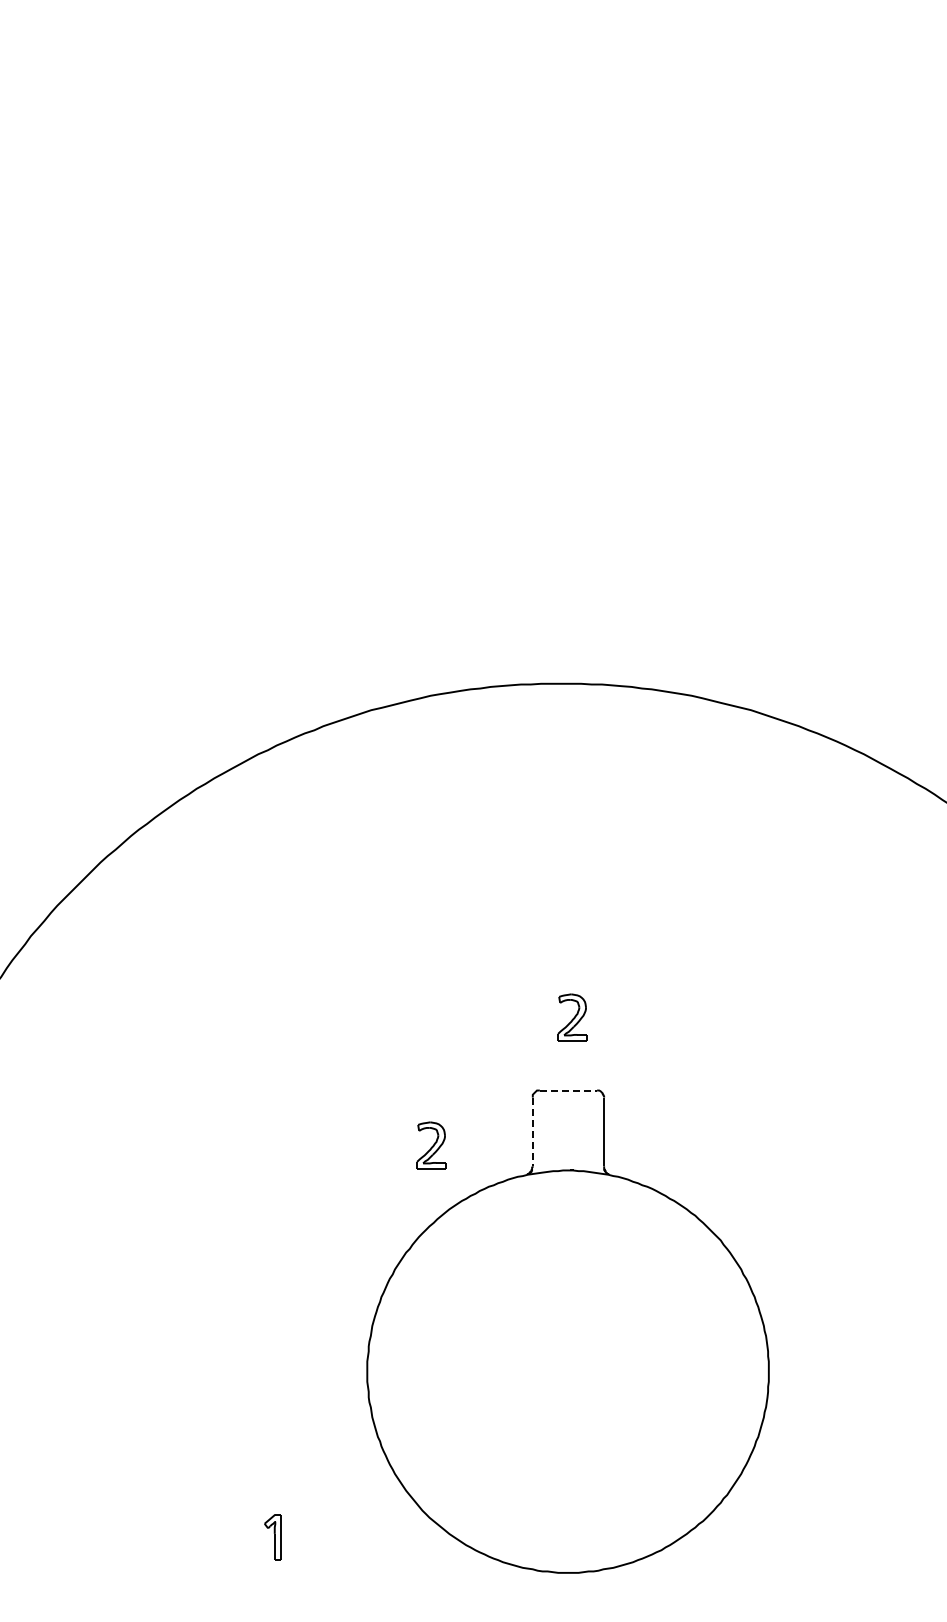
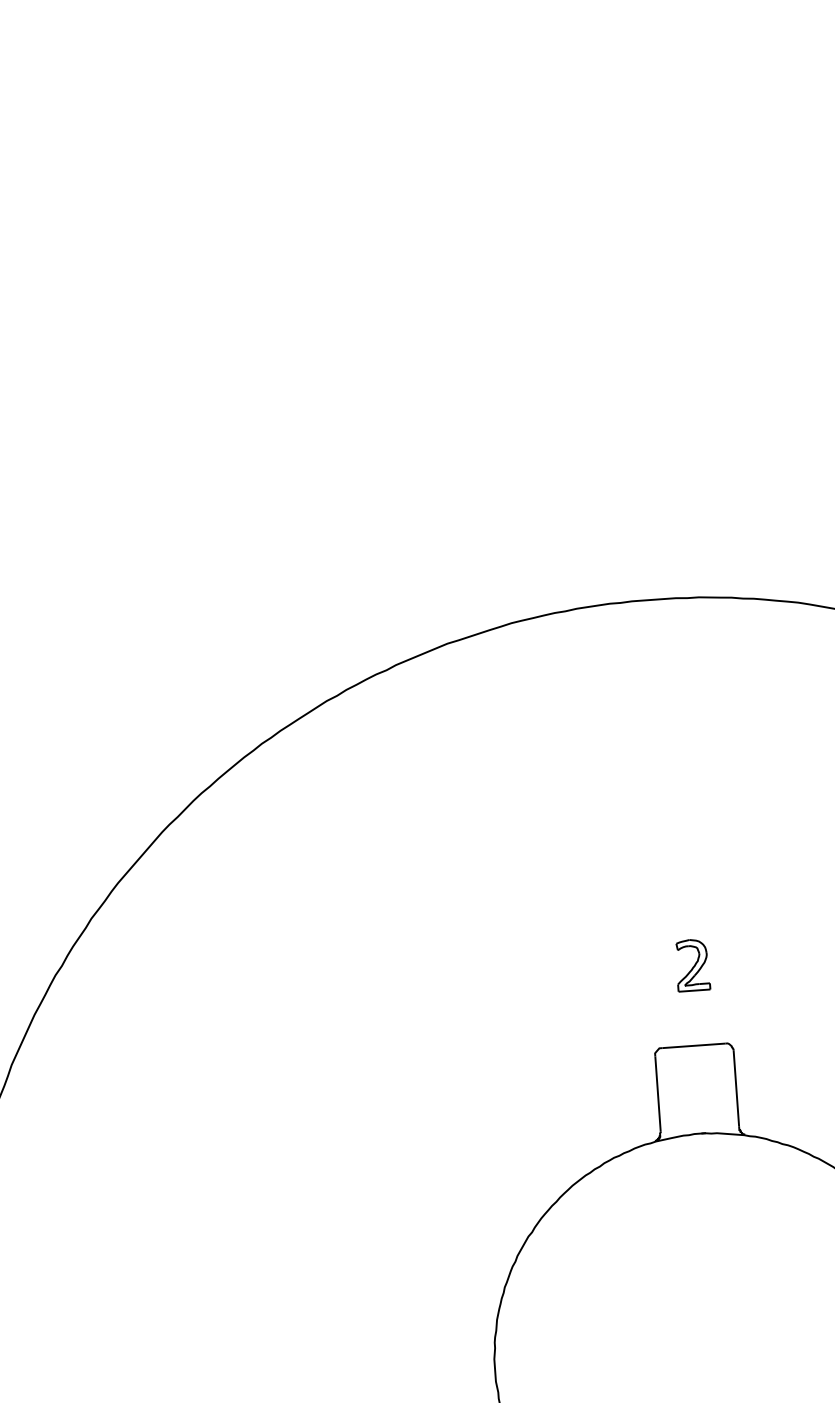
line: (568, 1090) -> (693, 1045), dashed -> solid
line: (532, 1132) -> (657, 1094), dashed -> solid
part: (431, 1145) -> (547, 1117), removed

